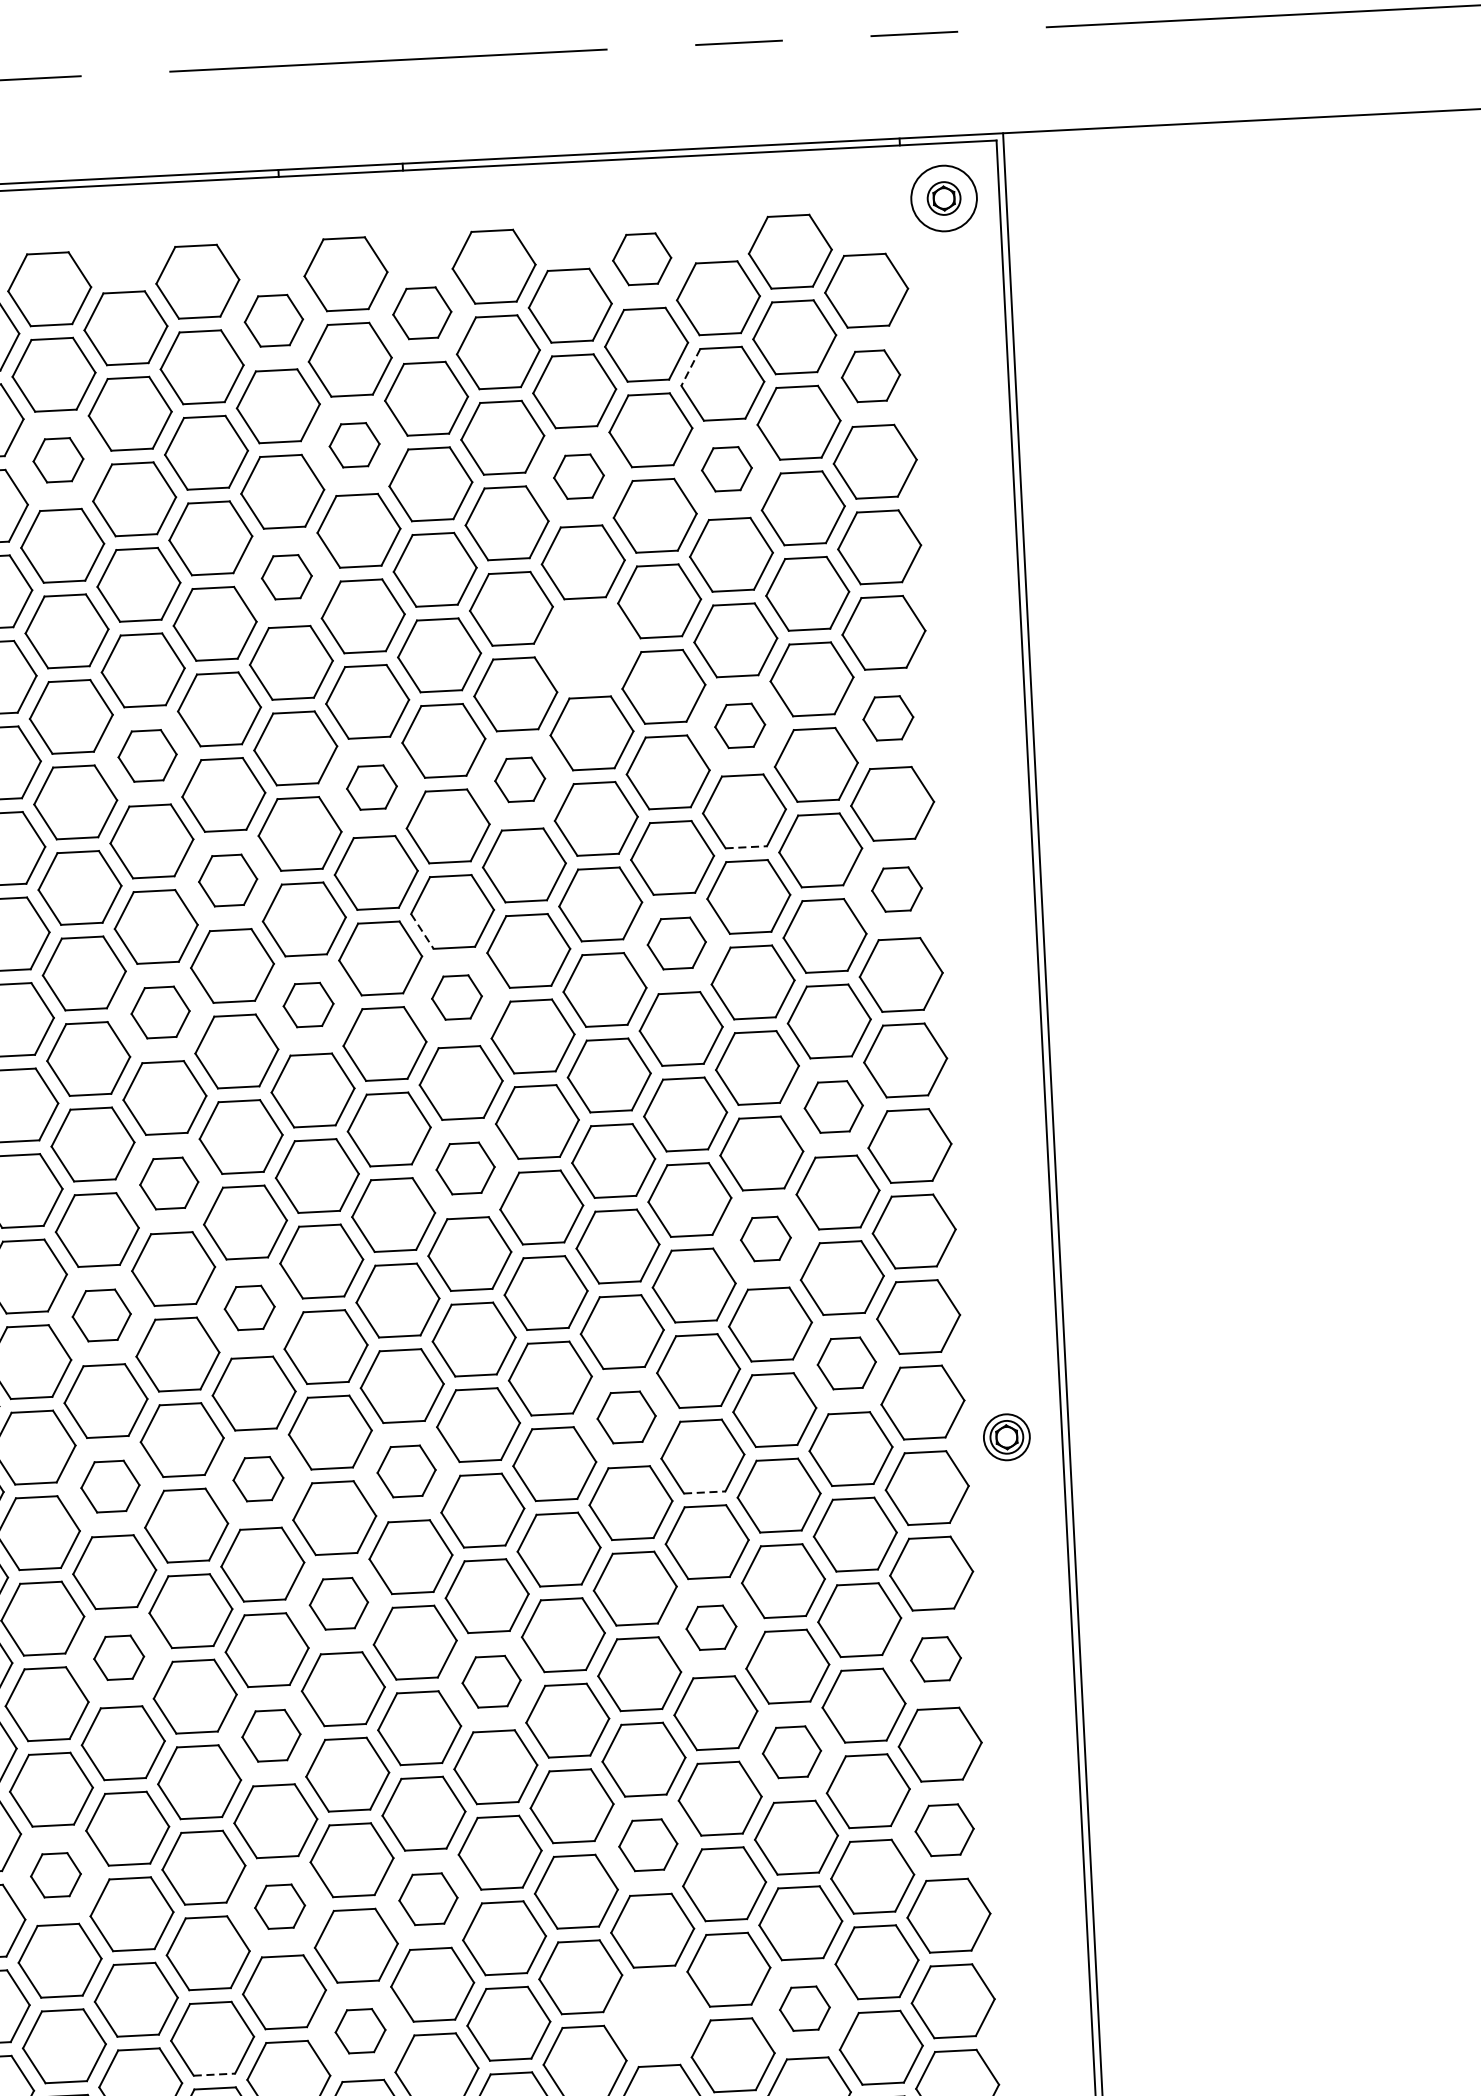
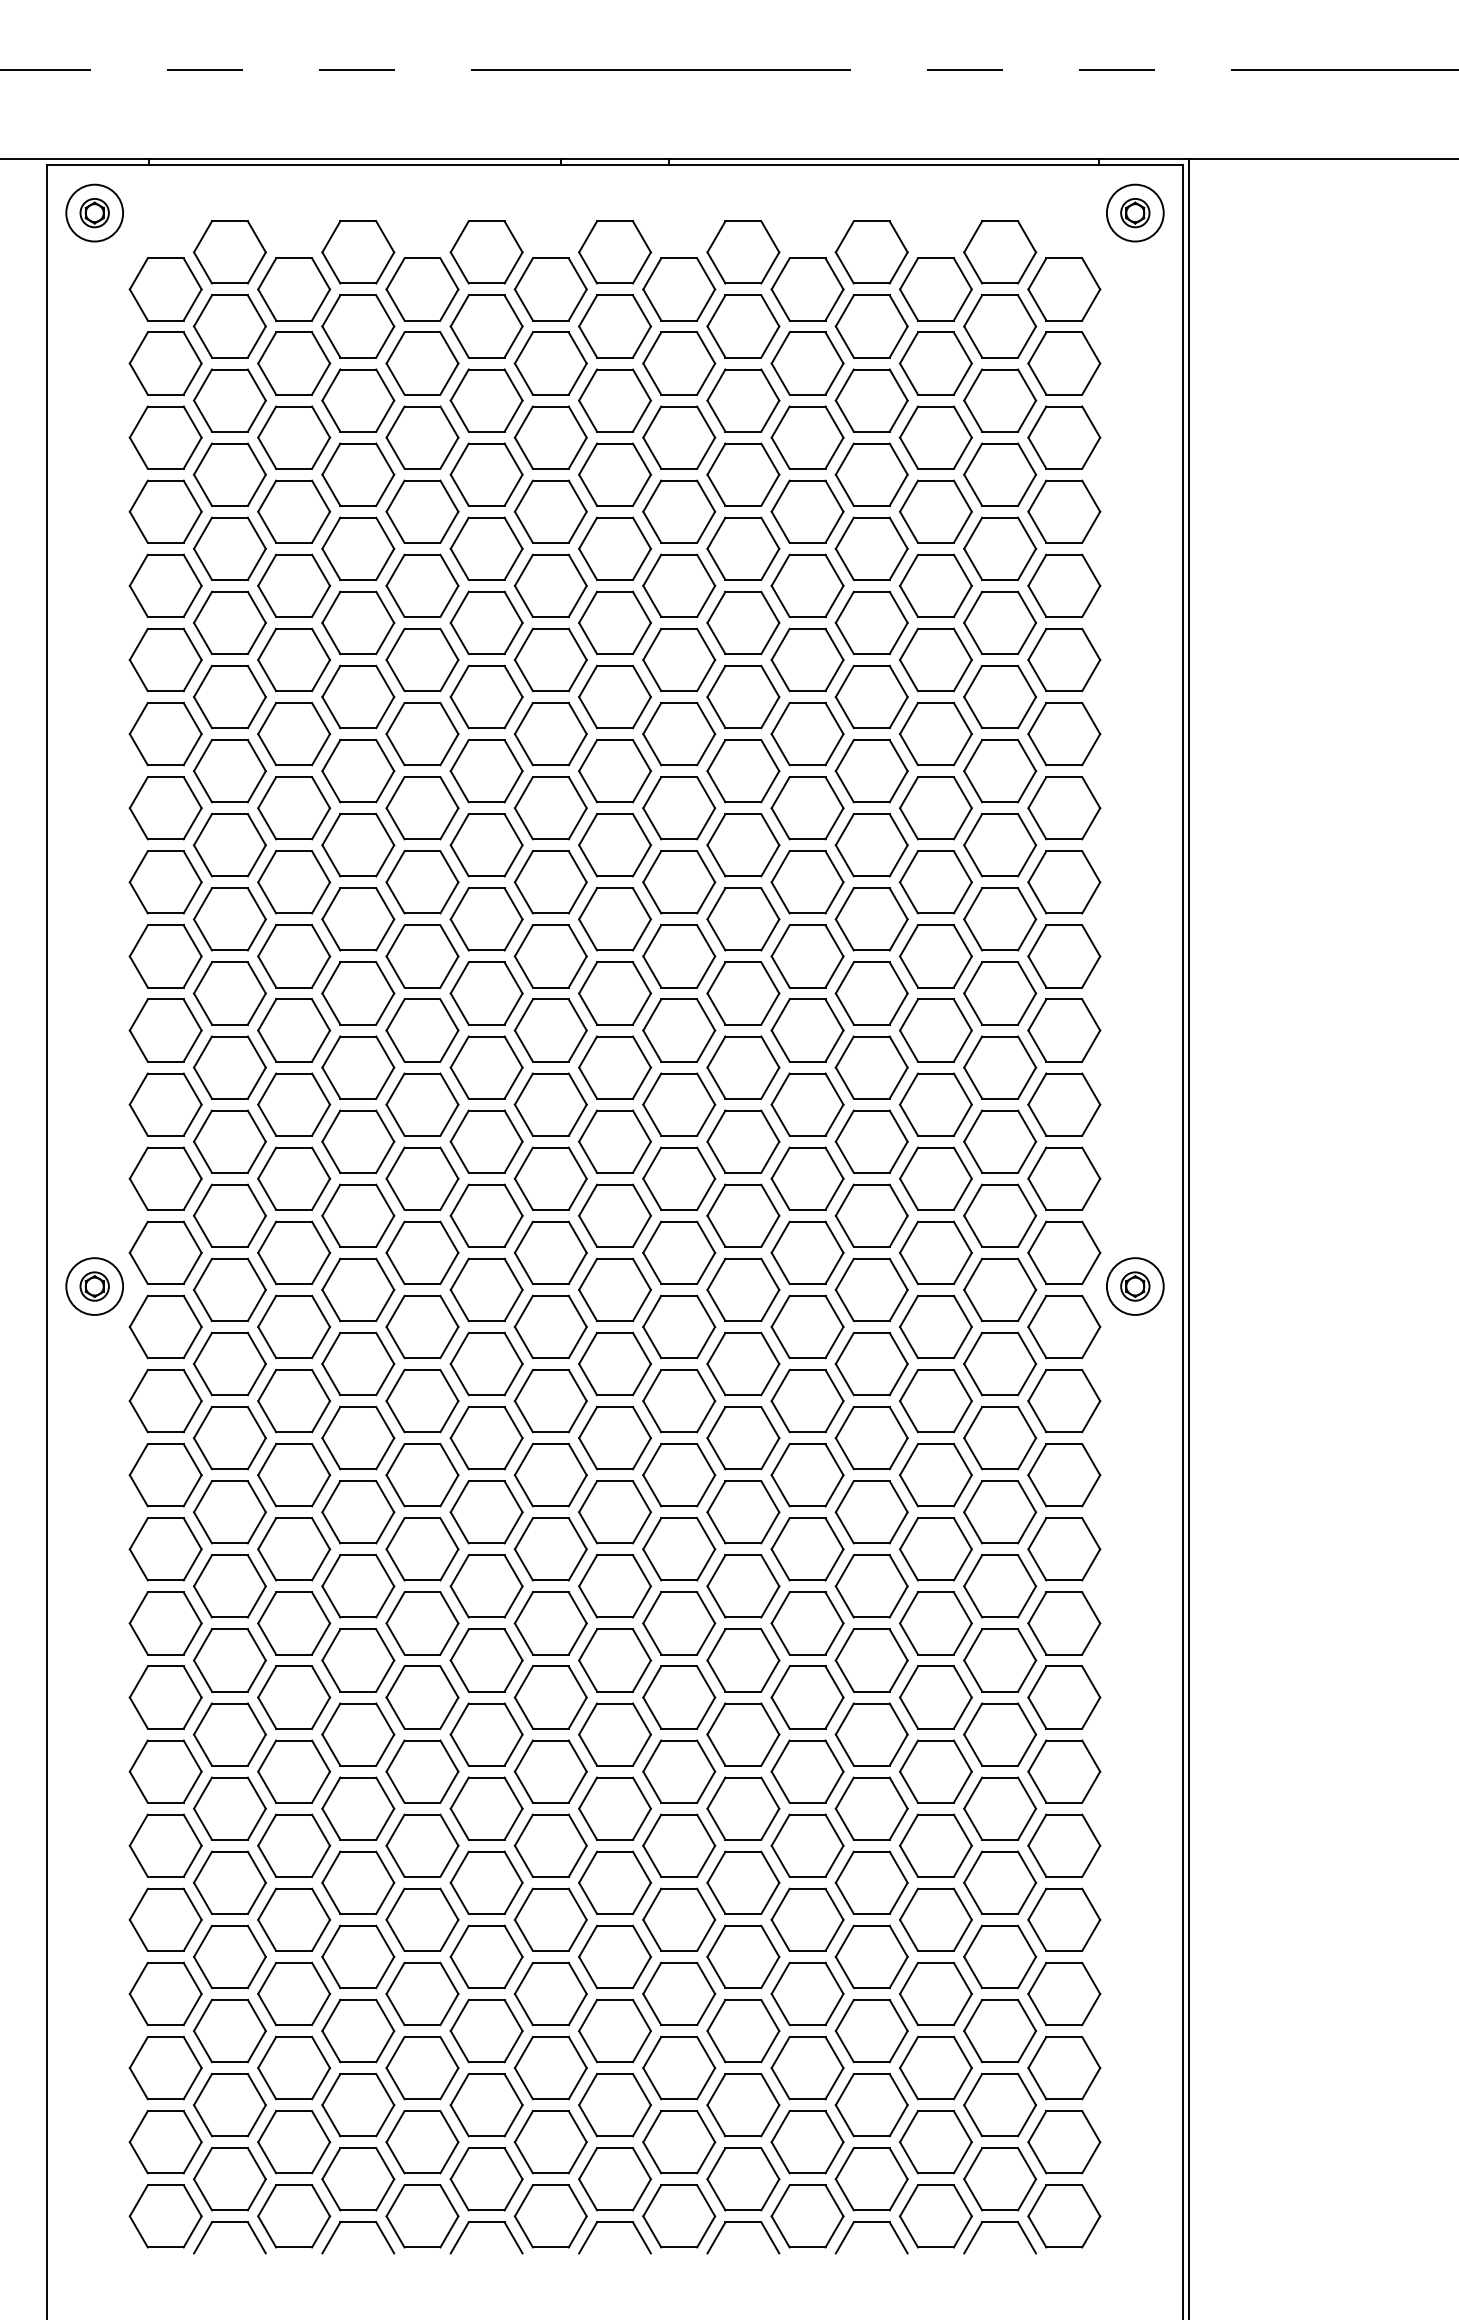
part: (641, 259) -> (871, 252), size x1.43
part: (422, 313) -> (679, 289), size x1.43
part: (273, 320) -> (550, 289), size x1.43
line: (691, 367) -> (909, 348), dashed -> solid
part: (871, 376) -> (1064, 363), size x1.43
part: (354, 445) -> (614, 400), size x1.67
part: (58, 460) -> (358, 400), size x1.67
part: (726, 469) -> (935, 437), size x1.67
part: (578, 476) -> (807, 437), size x1.67
part: (286, 577) -> (550, 511), size x1.67
part: (587, 647) -> (807, 585), added
part: (888, 717) -> (1064, 659), size x1.67
part: (739, 725) -> (935, 659), size x1.67
part: (147, 755) -> (422, 659), size x1.43
part: (520, 779) -> (743, 696), size x1.67
part: (371, 787) -> (614, 697), size x1.67
line: (745, 847) -> (935, 765), dashed -> solid
part: (228, 880) -> (486, 771), size x1.43
part: (897, 889) -> (1064, 808), size x1.67
line: (422, 931) -> (652, 823), dashed -> solid
part: (676, 943) -> (871, 845), size x1.43
part: (457, 997) -> (679, 882), size x1.67
part: (308, 1005) -> (550, 882), size x1.67
part: (160, 1012) -> (422, 882), size x1.43
part: (834, 1106) -> (1000, 993), size x1.43
part: (465, 1168) -> (679, 1030), size x1.43
part: (169, 1183) -> (422, 1030), size x1.43
part: (765, 1238) -> (935, 1104), size x1.67
part: (249, 1307) -> (486, 1141), size x1.67
part: (101, 1315) -> (358, 1141), size x1.43
part: (847, 1363) -> (1000, 1215), size x1.43
part: (626, 1417) -> (807, 1252), size x1.43
circle: (1005, 1437) -> (1134, 1286), size x1.43
part: (406, 1471) -> (614, 1289), size x1.43
part: (258, 1478) -> (486, 1289), size x1.67
part: (110, 1486) -> (358, 1289), size x1.43
line: (704, 1493) -> (871, 1321), dashed -> solid
part: (338, 1604) -> (550, 1401), size x1.43
part: (711, 1628) -> (871, 1438), size x1.67
part: (119, 1658) -> (358, 1438), size x1.67
part: (936, 1659) -> (1064, 1475), size x1.67
part: (491, 1681) -> (679, 1475), size x1.43
part: (271, 1735) -> (486, 1512), size x1.43
part: (791, 1752) -> (935, 1549), size x1.43
part: (944, 1830) -> (1064, 1623), size x1.43
part: (648, 1845) -> (807, 1623), size x1.43
part: (56, 1875) -> (294, 1623), size x1.67
part: (428, 1899) -> (615, 1660), size x1.43
part: (279, 1906) -> (486, 1660), size x1.67
part: (804, 2008) -> (935, 1771), size x1.67
part: (656, 2016) -> (807, 1771), added
part: (360, 2031) -> (550, 1771), size x1.67
line: (214, 2074) -> (422, 1802), dashed -> solid

